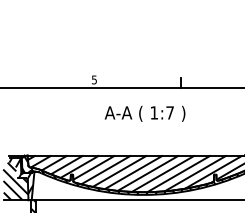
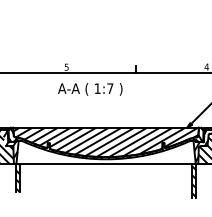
text: (145, 113) -> (90, 89), moved

